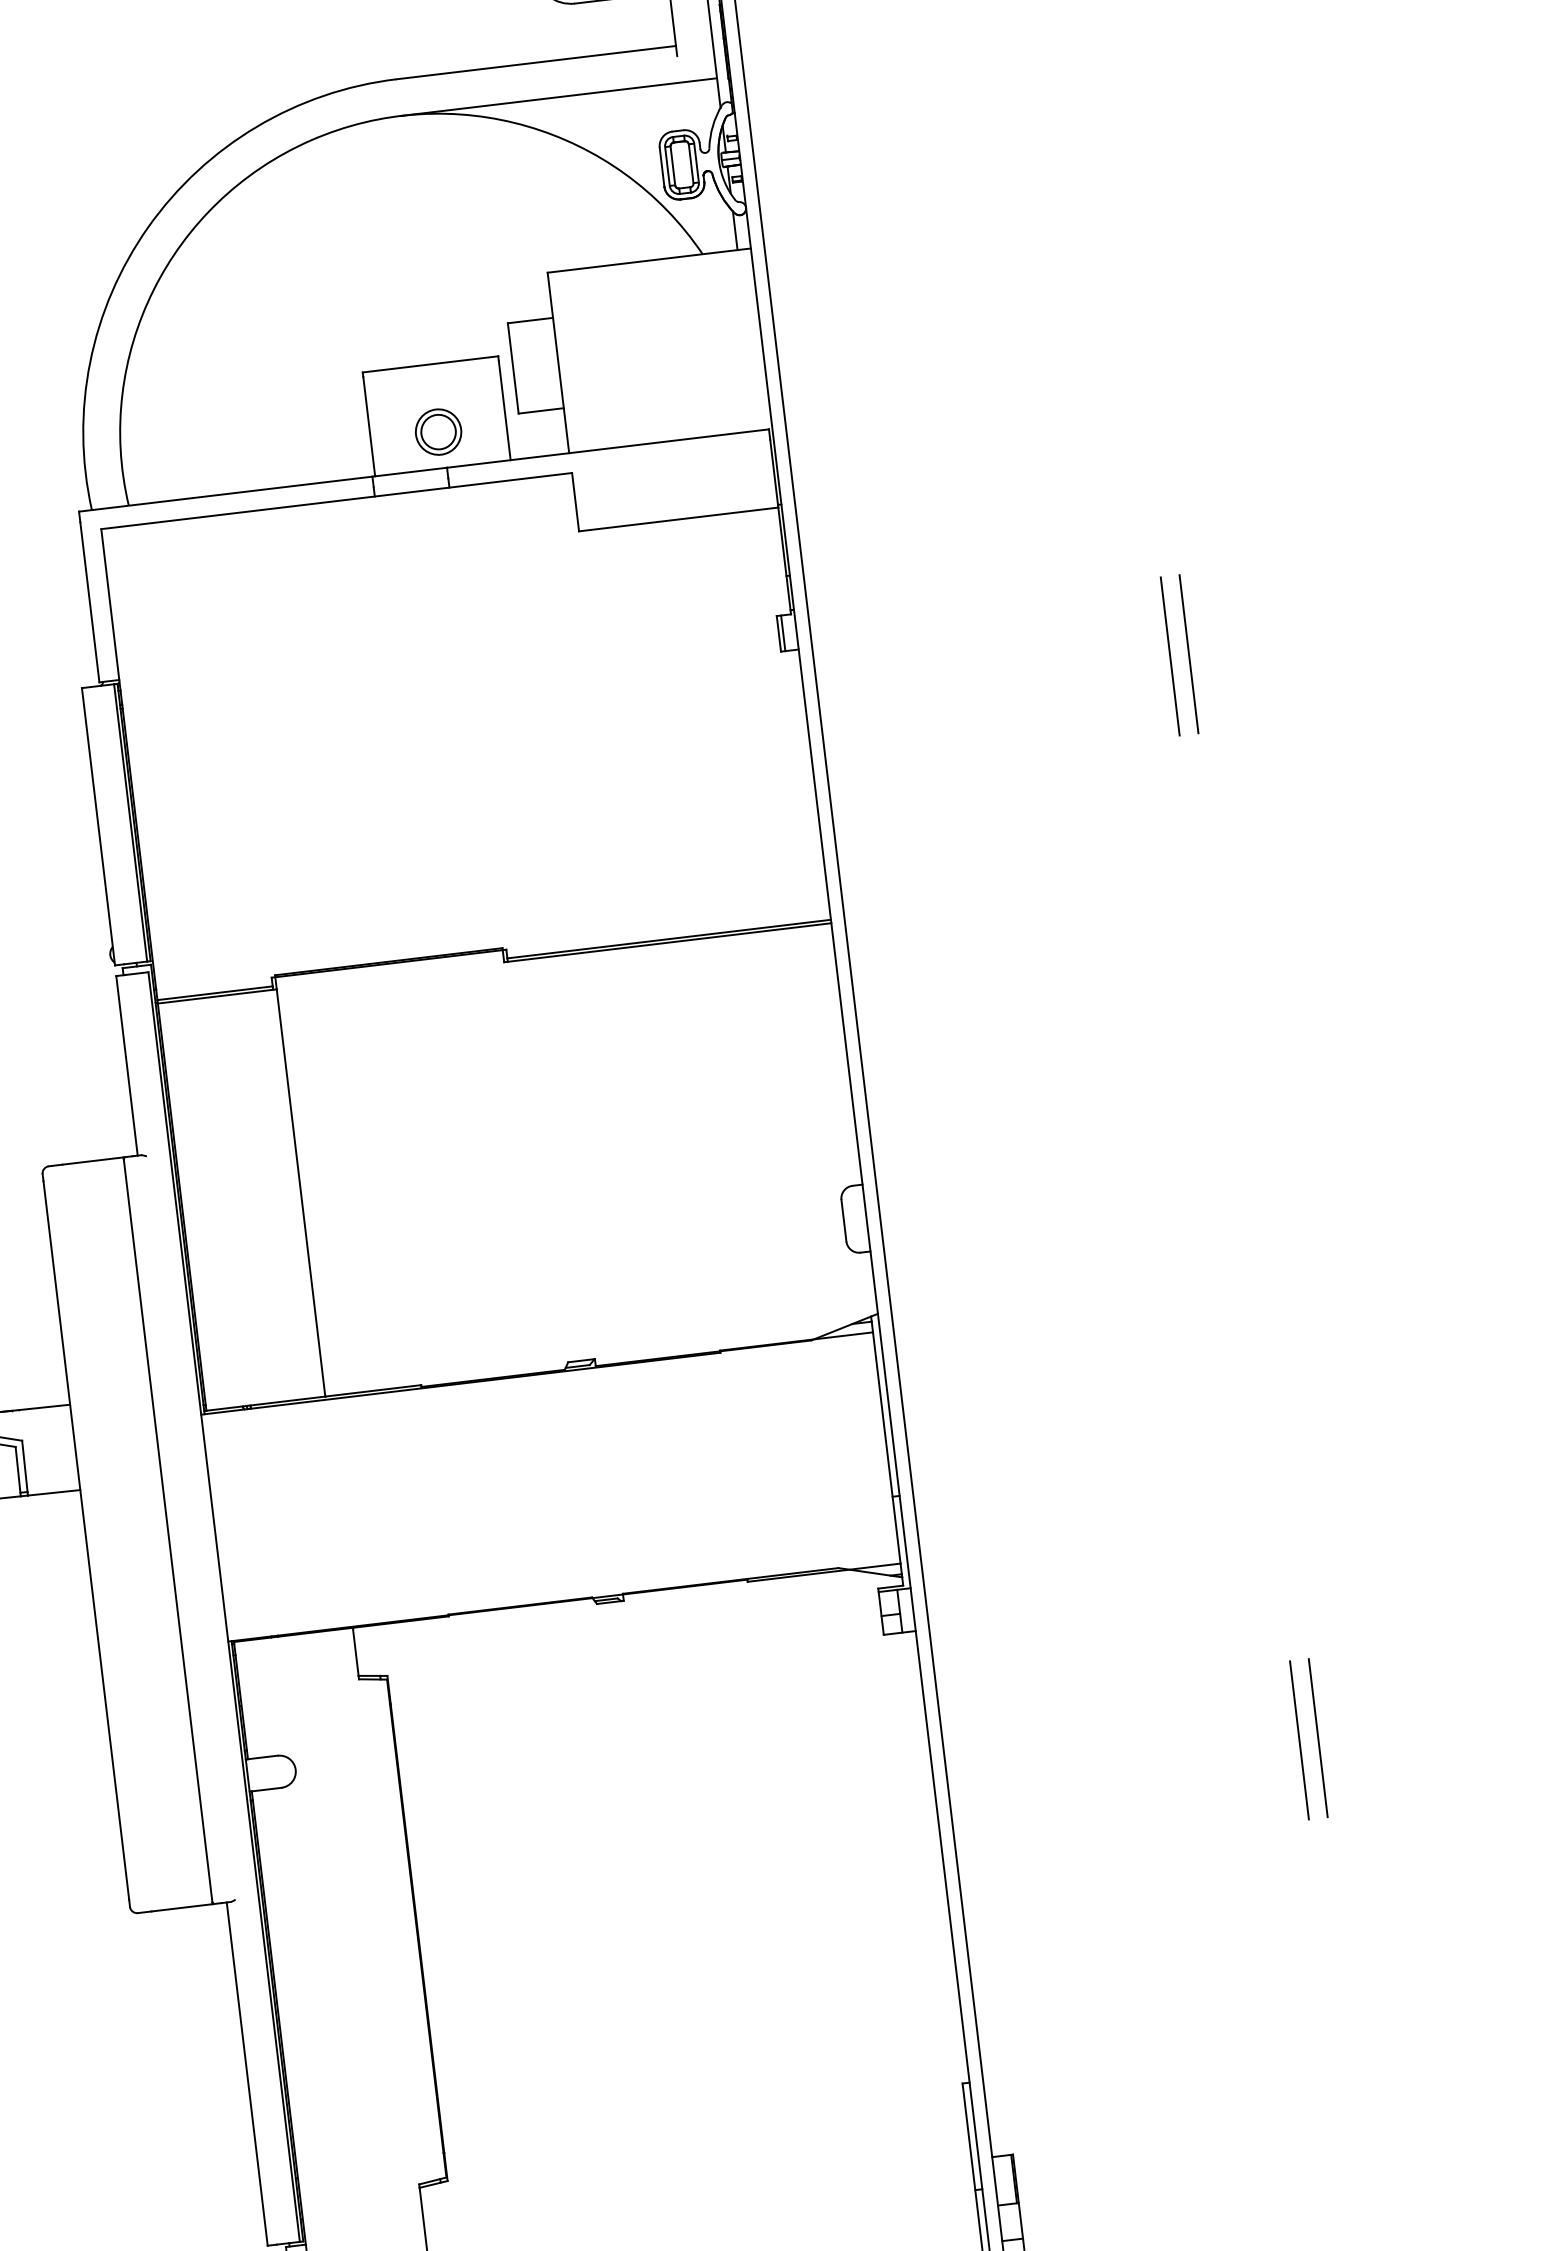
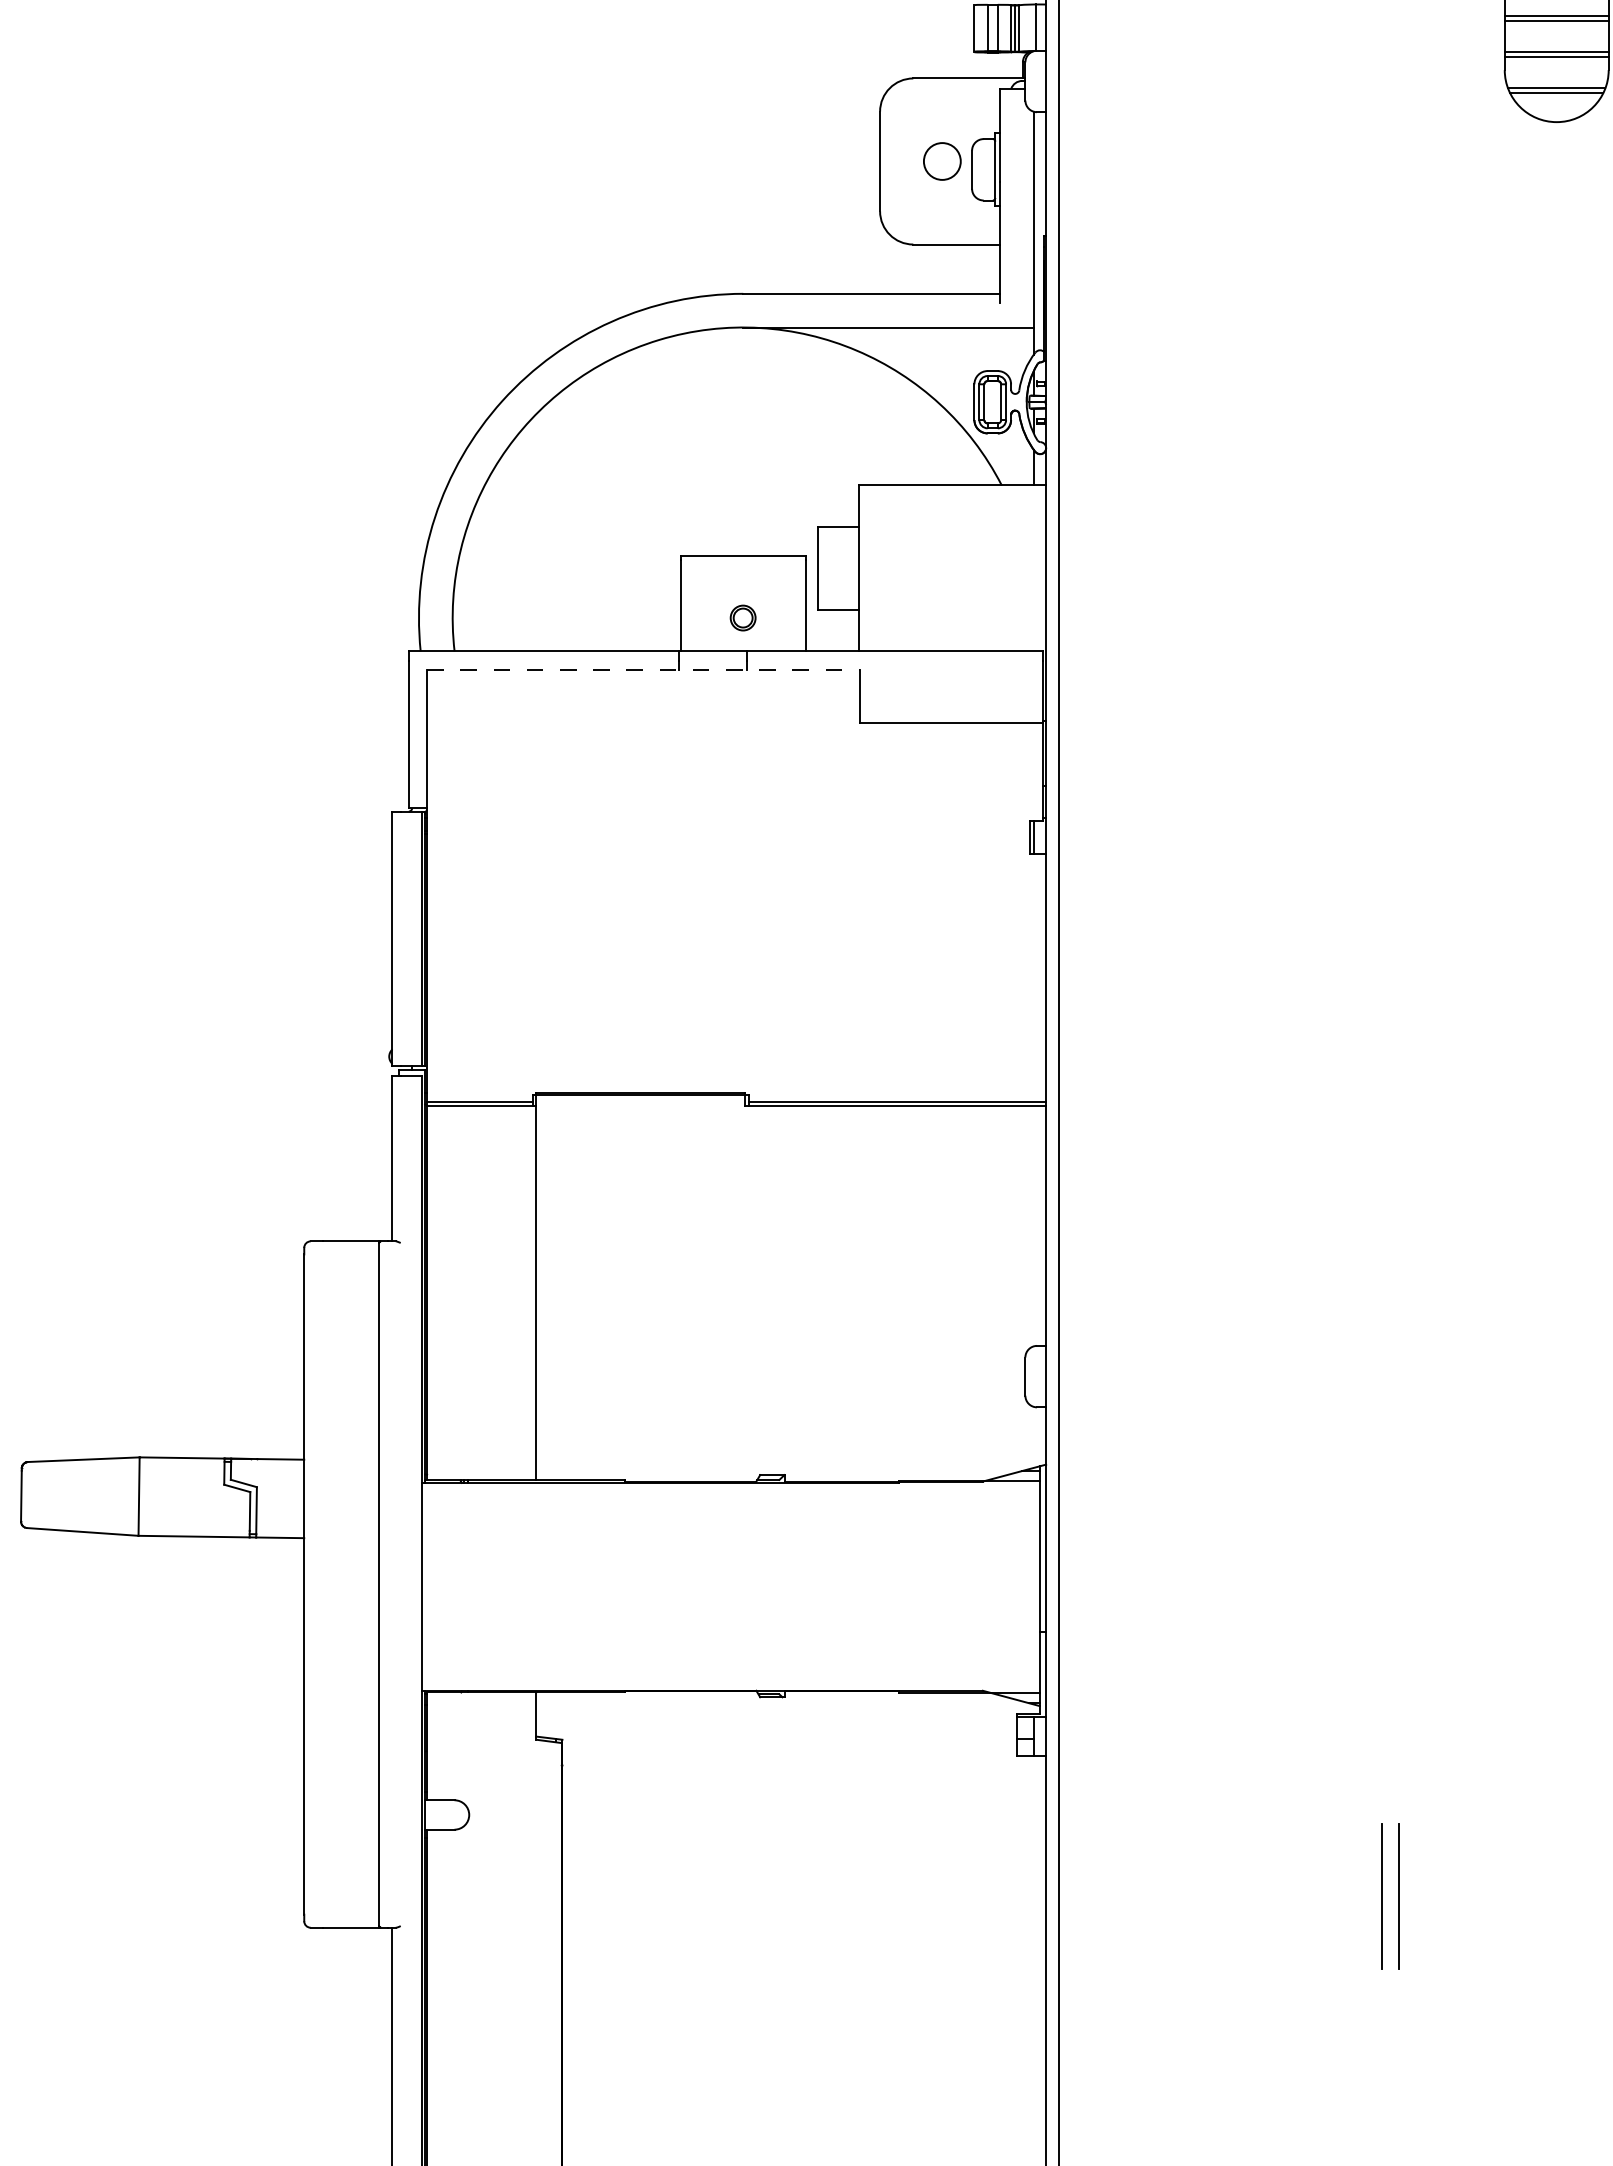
part: (437, 431) -> (742, 617), size x0.6
line: (336, 500) -> (643, 669), solid -> dashed
line: (1188, 654) -> (1398, 900), removed
line: (1170, 656) -> (1382, 900), removed

